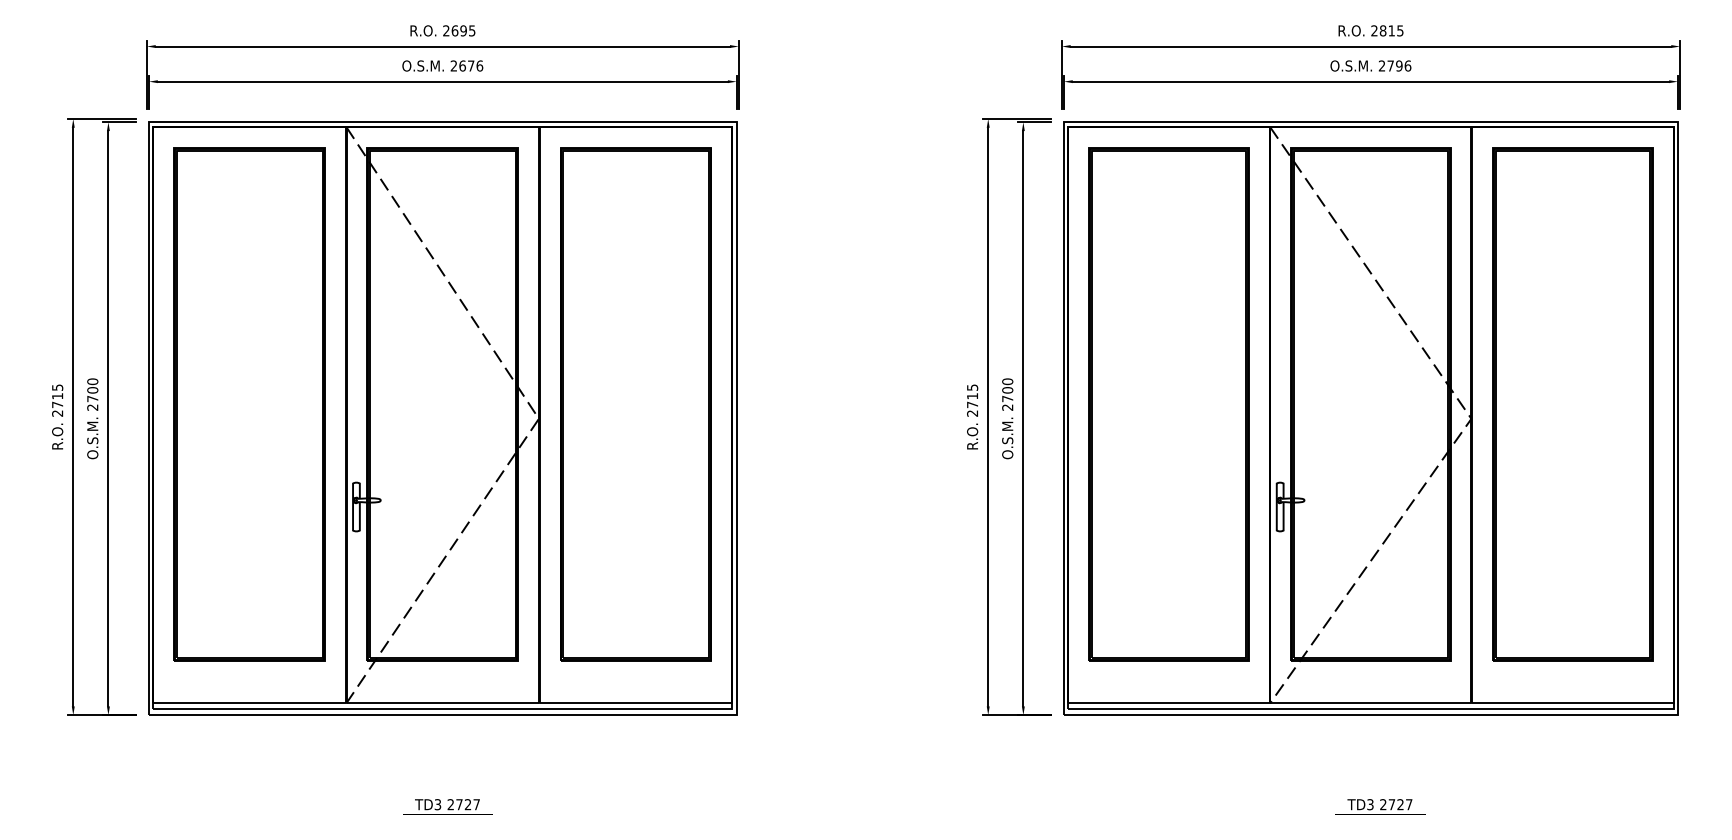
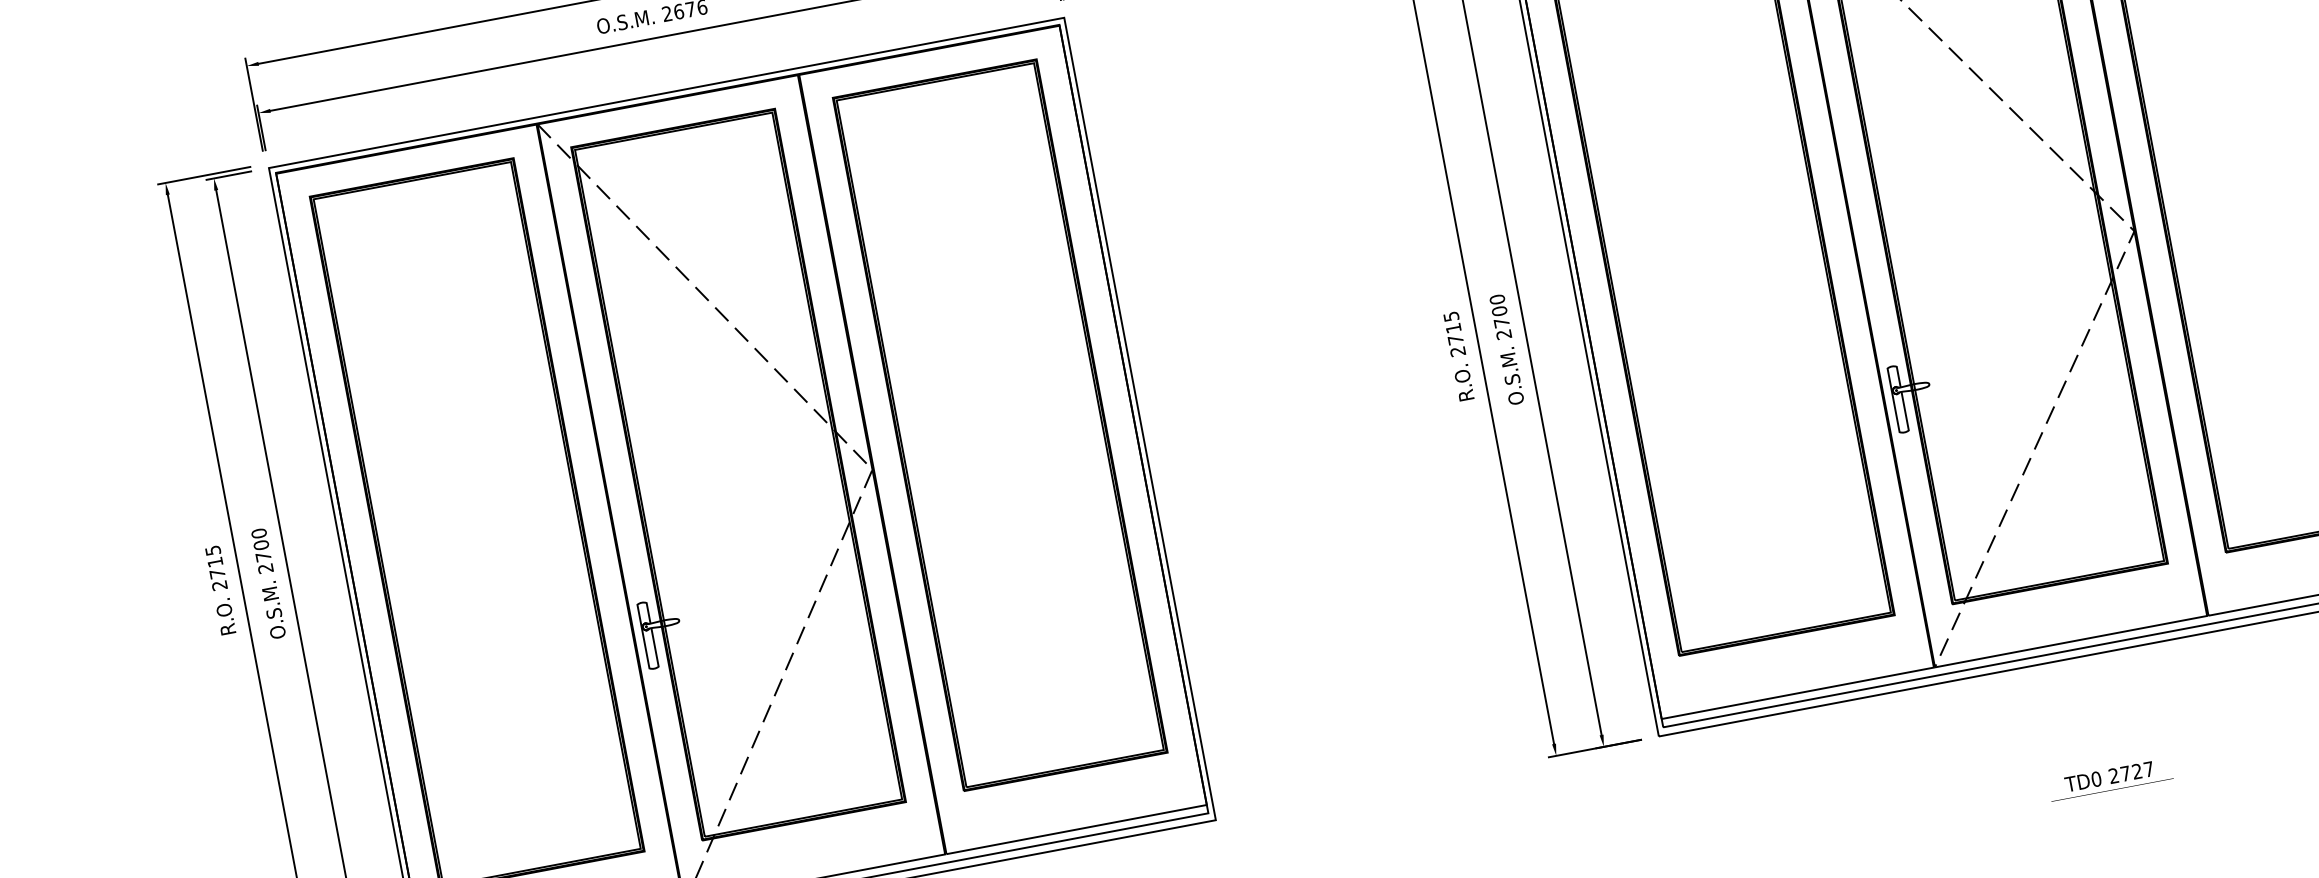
text: (1370, 804) -> (2096, 778), TD3 -> TD0

